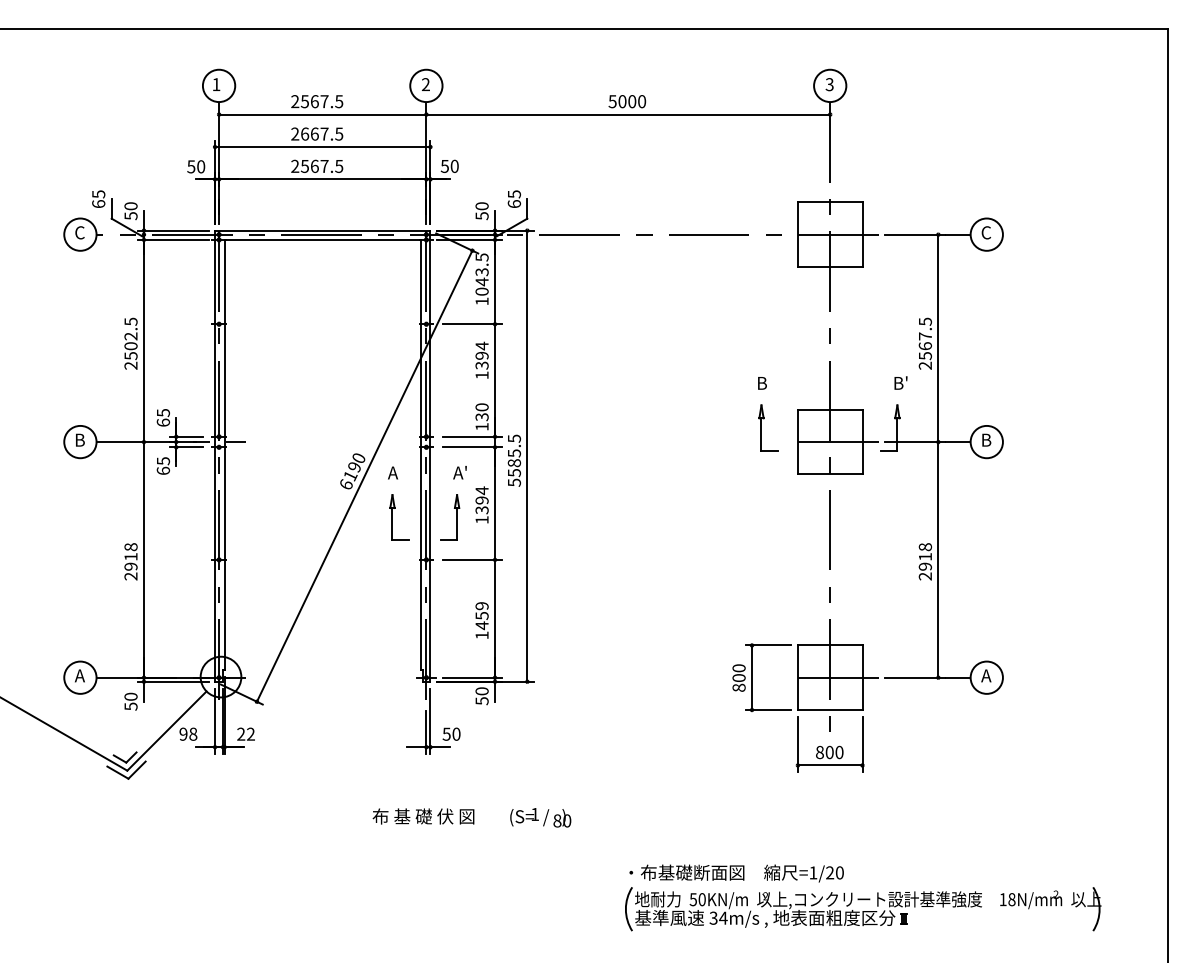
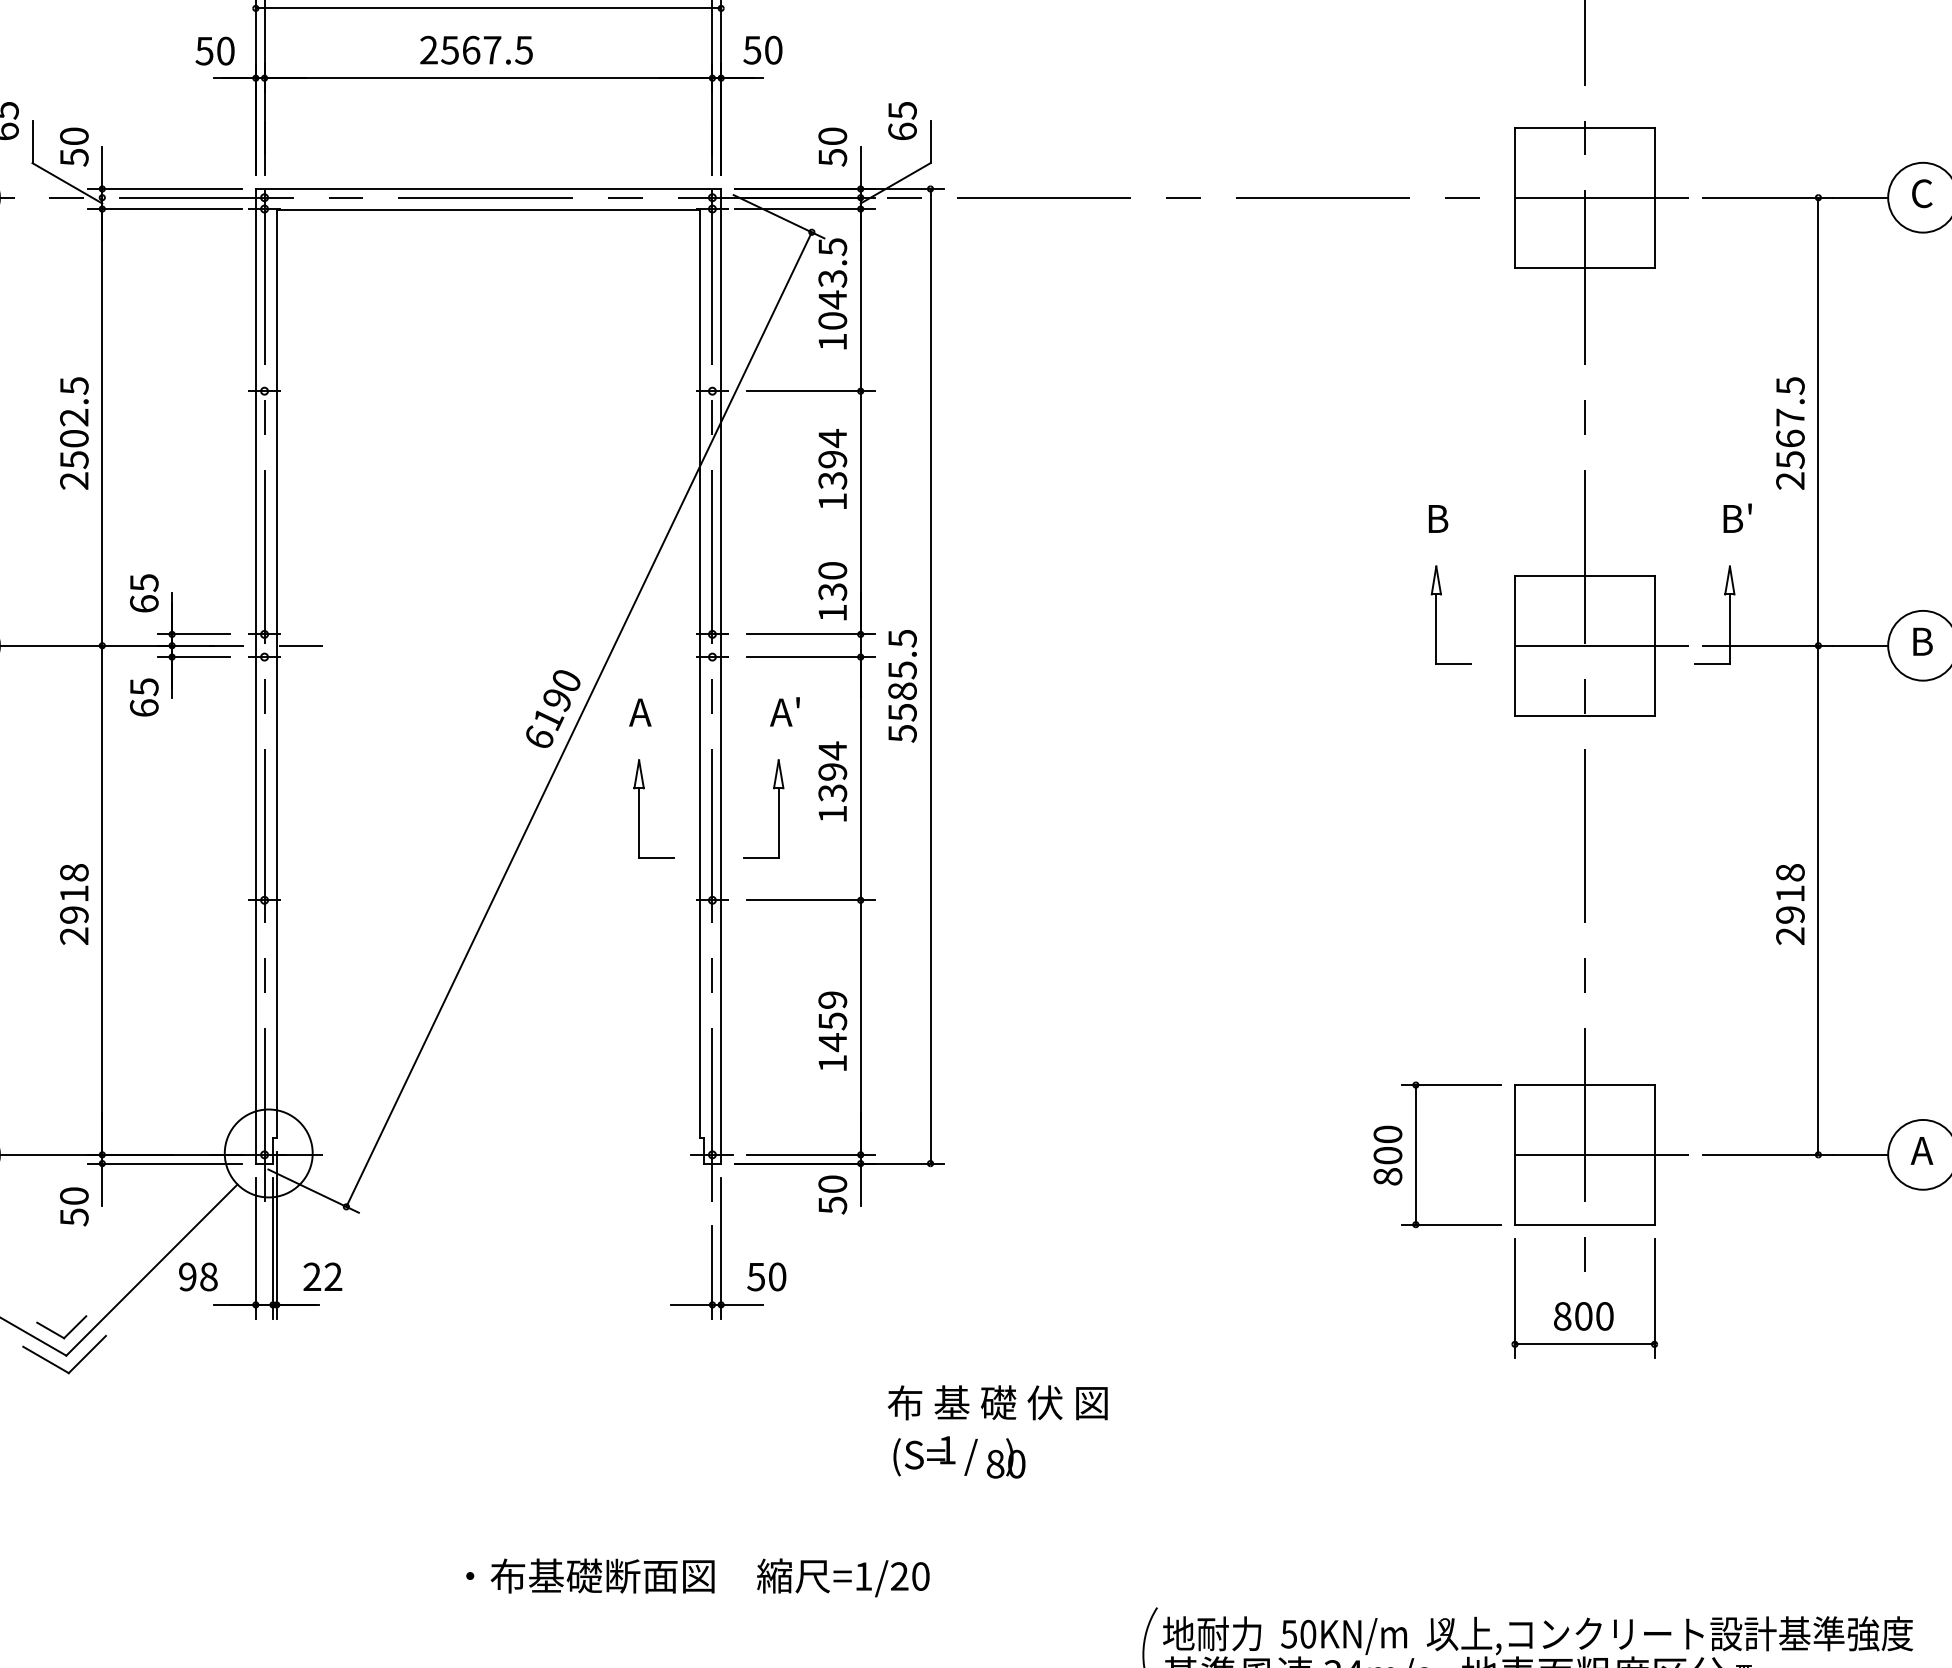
text: (423, 816) -> (997, 1402), moved
text: (736, 873) -> (697, 1577), moved

